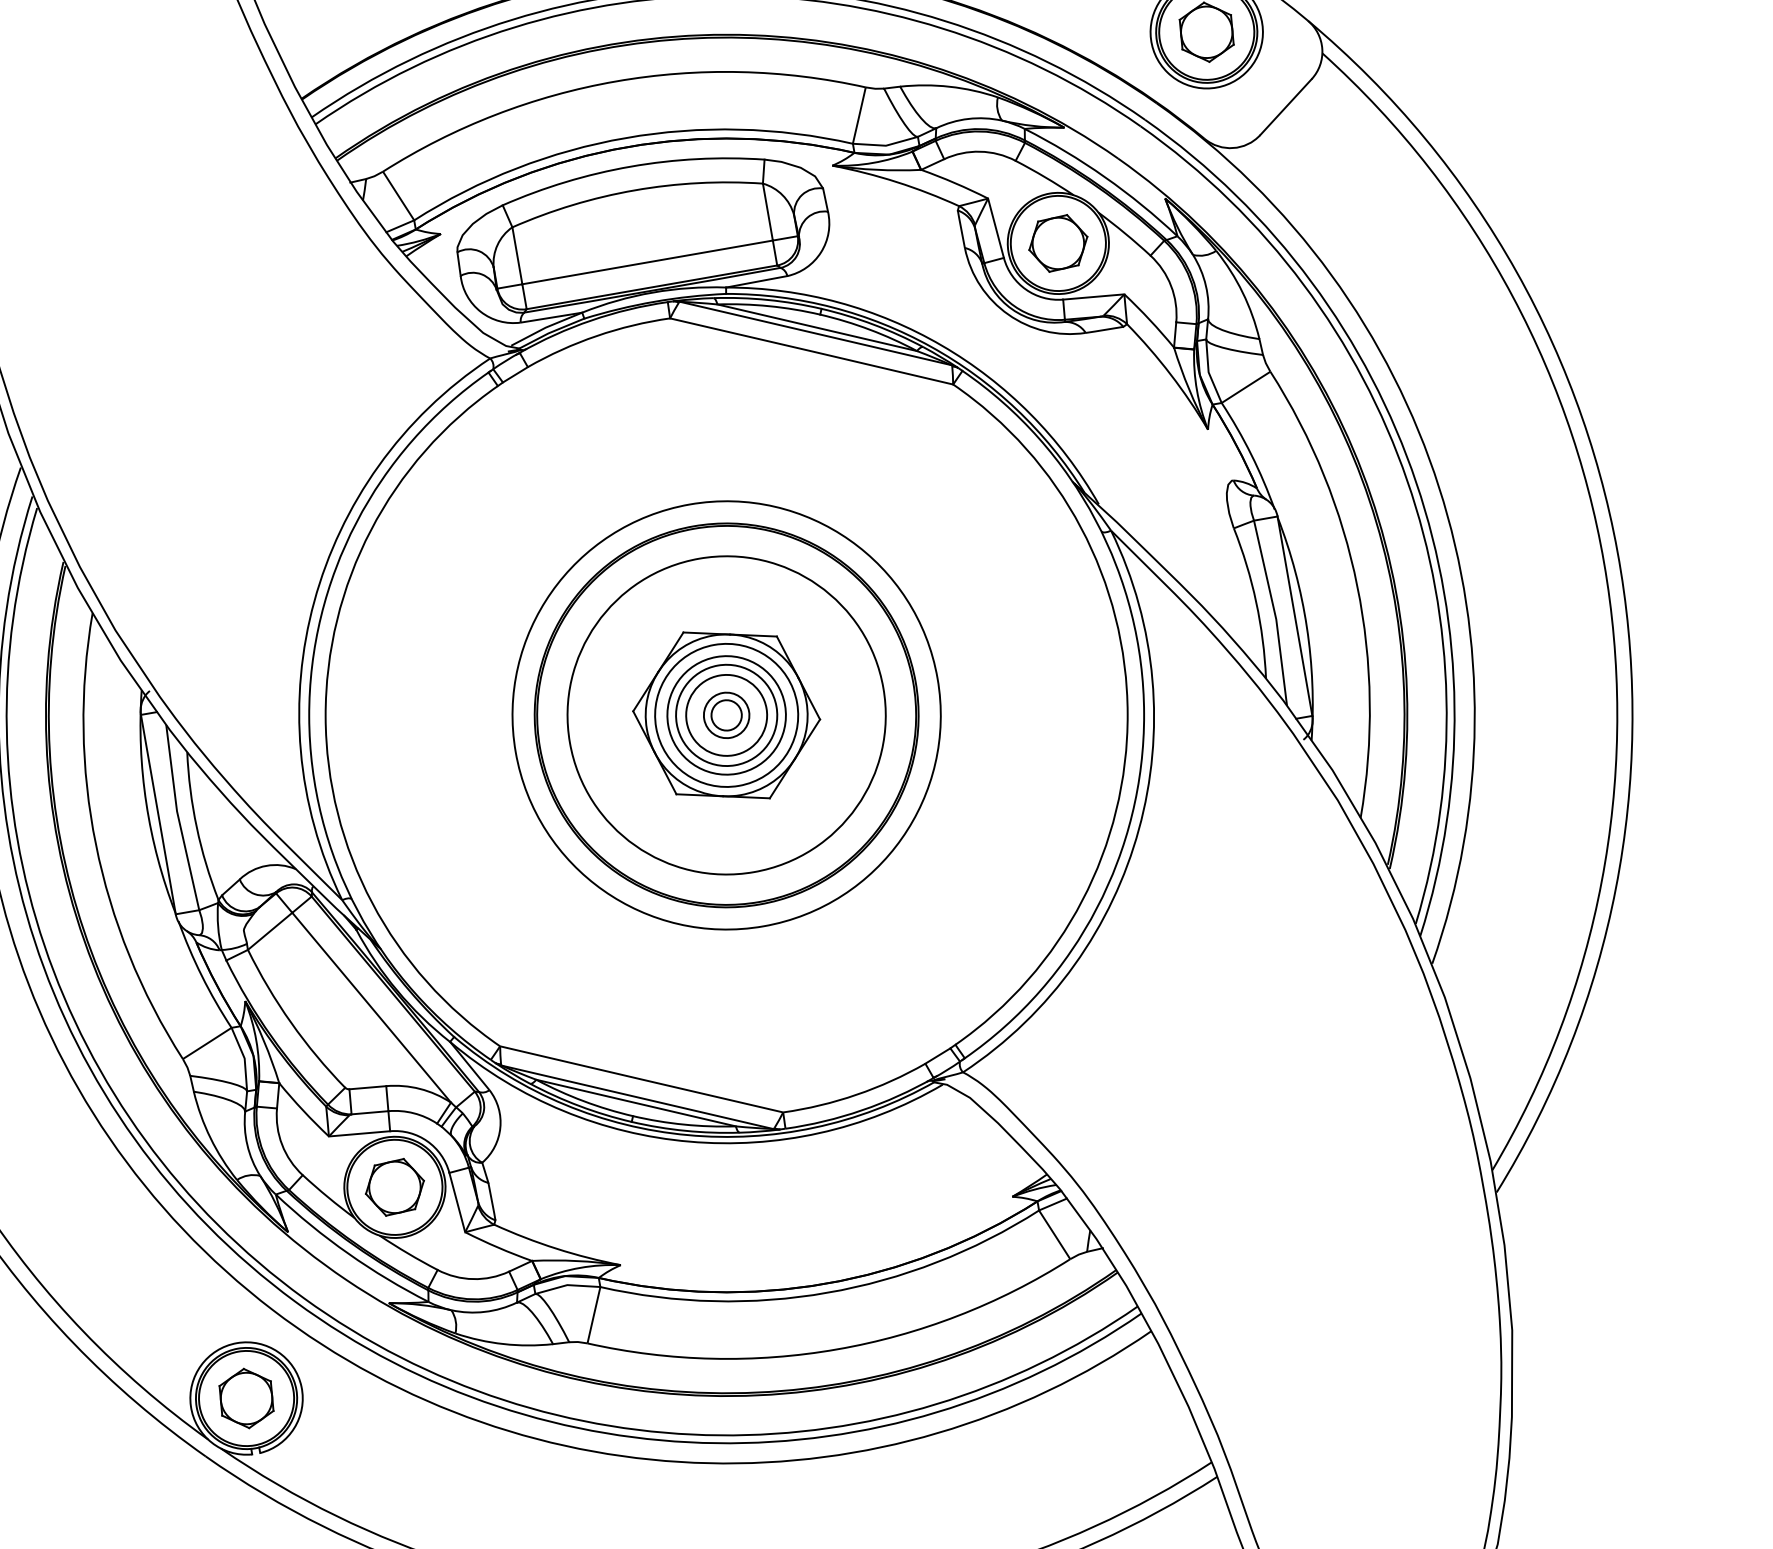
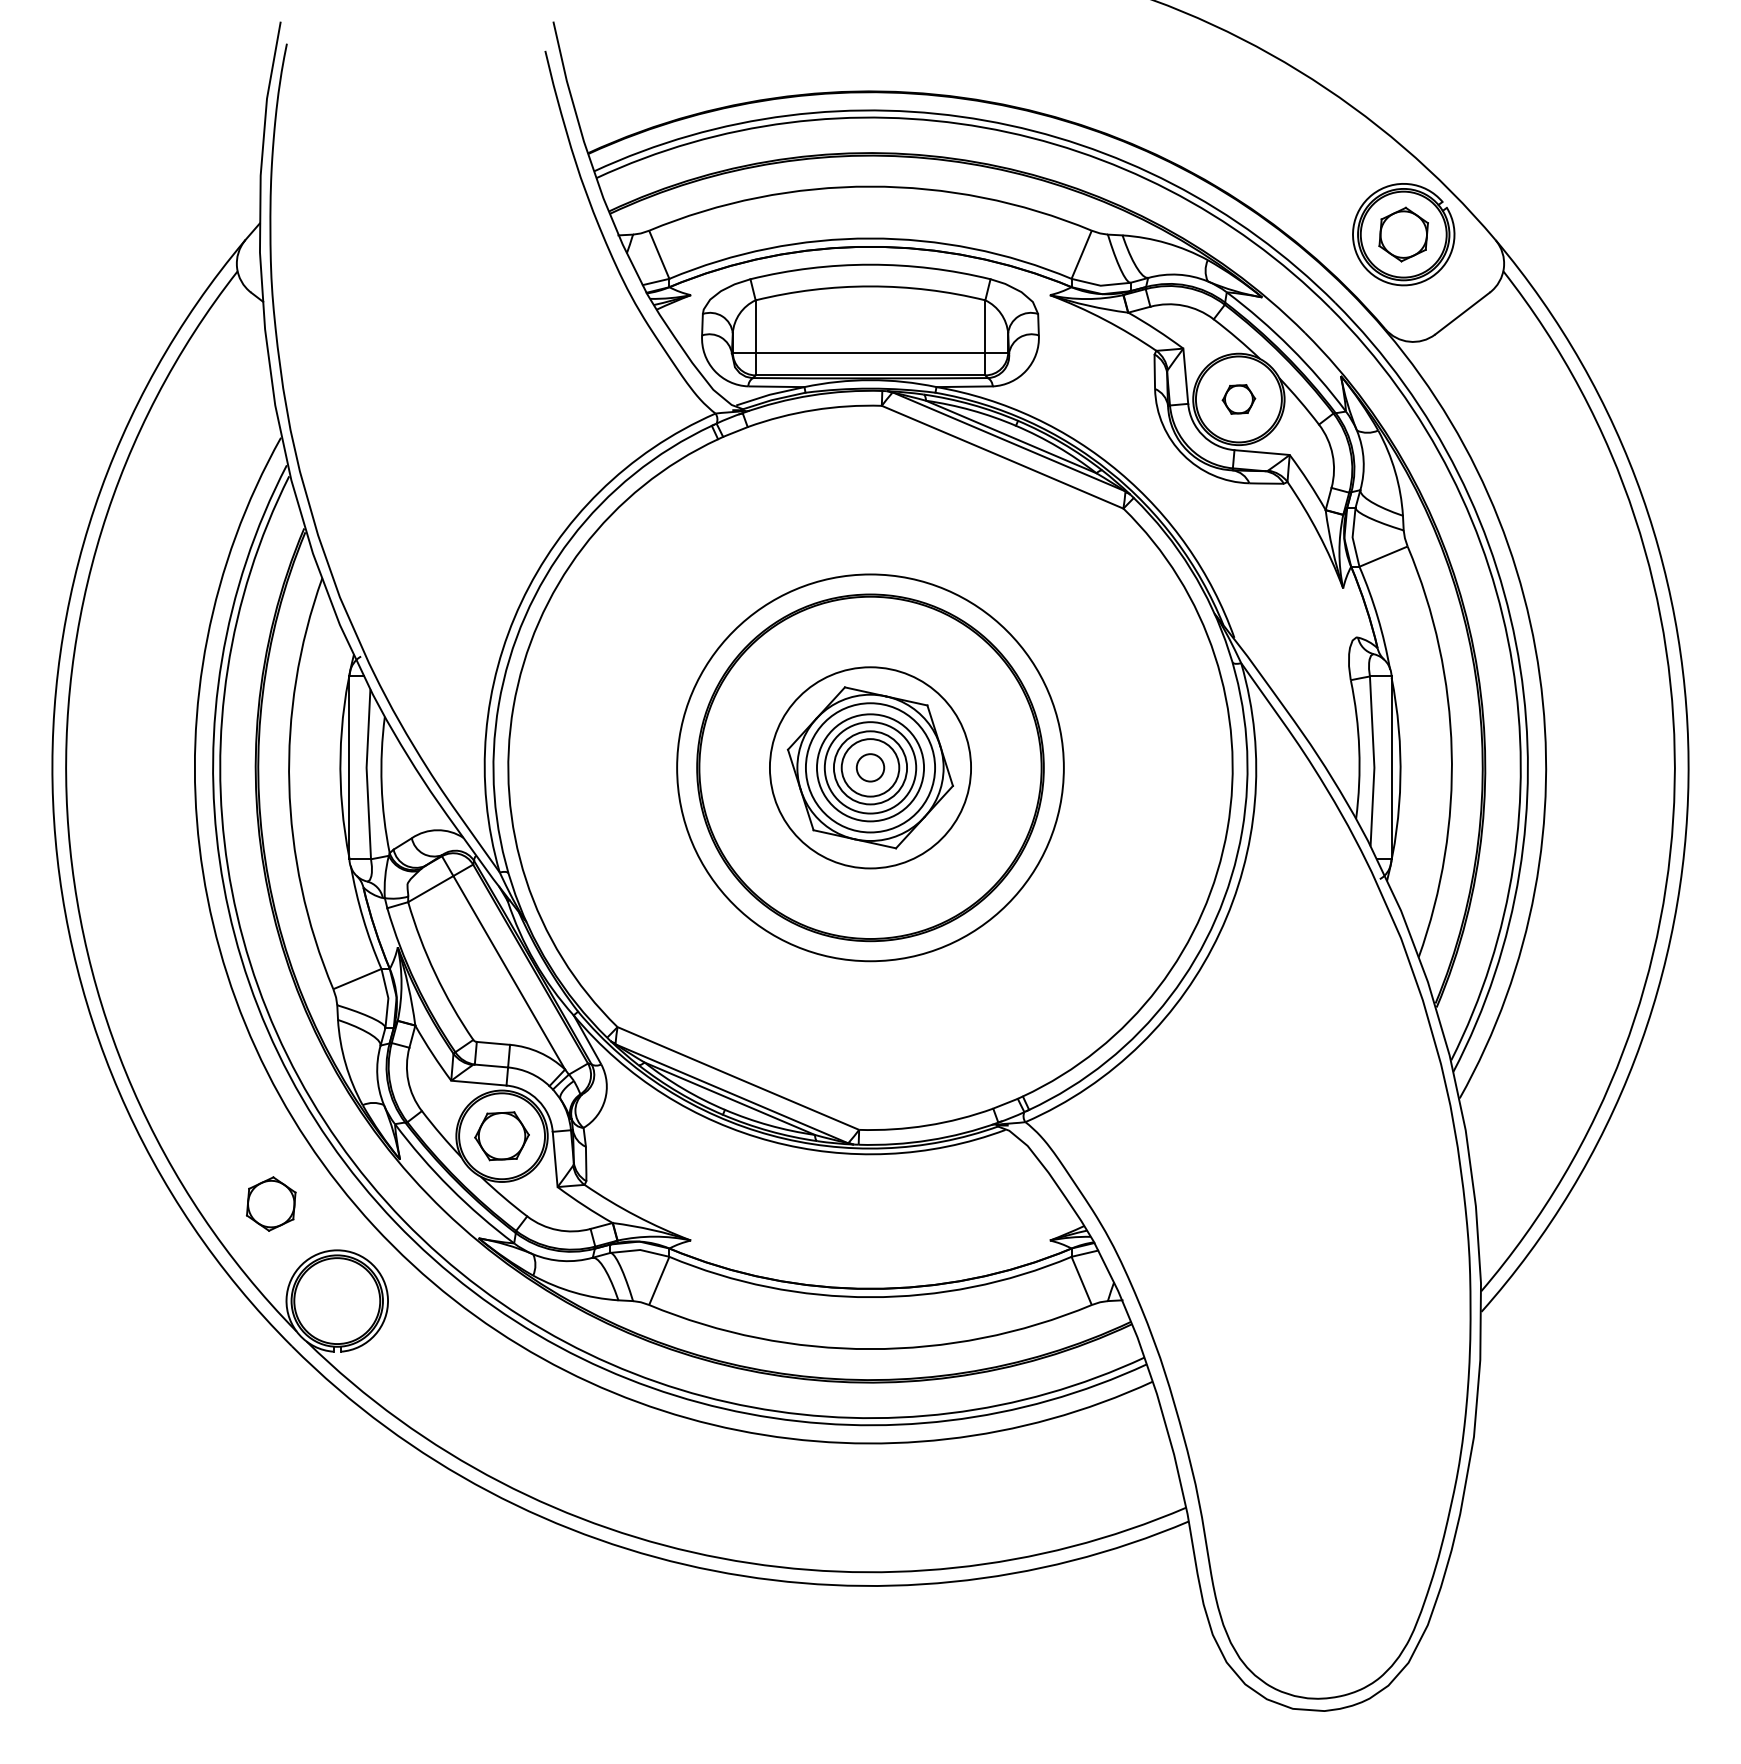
part: (1057, 243) -> (1238, 399), size x0.6
circle: (726, 715) -> (870, 767), size x0.7
circle: (726, 715) -> (870, 767), size x1.4
part: (246, 1397) -> (271, 1203), moved

